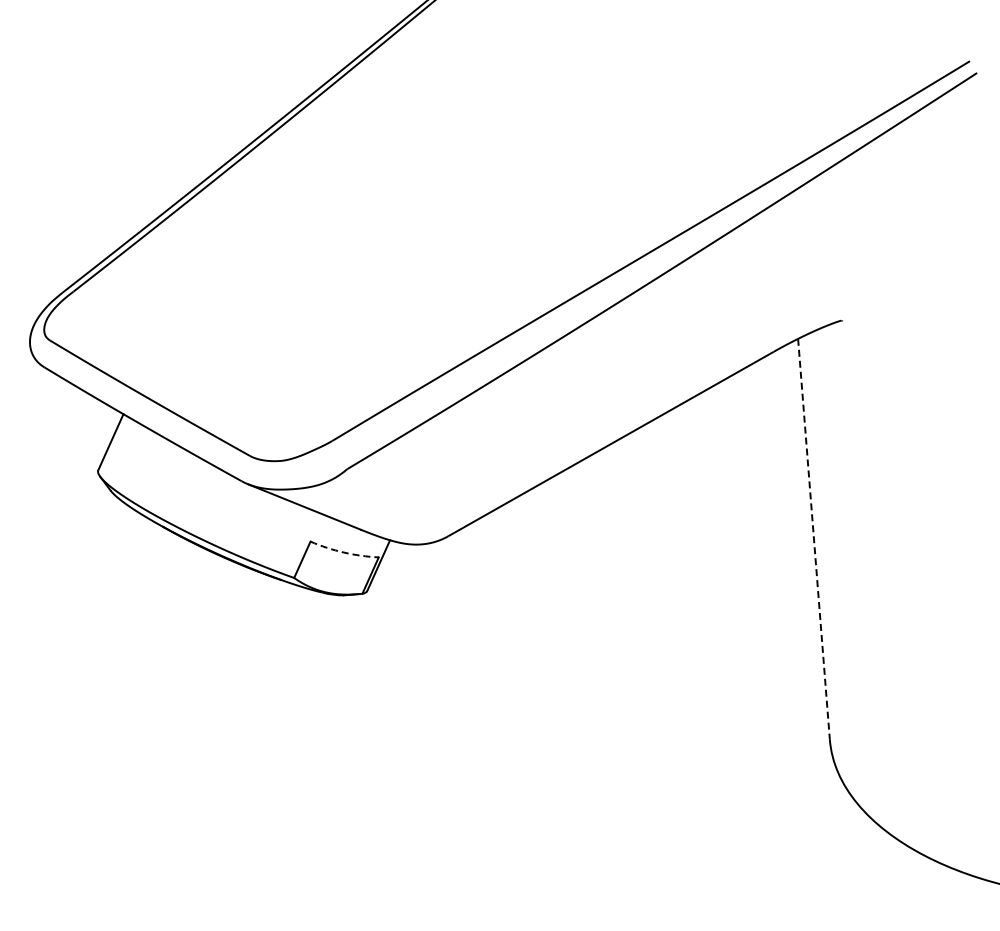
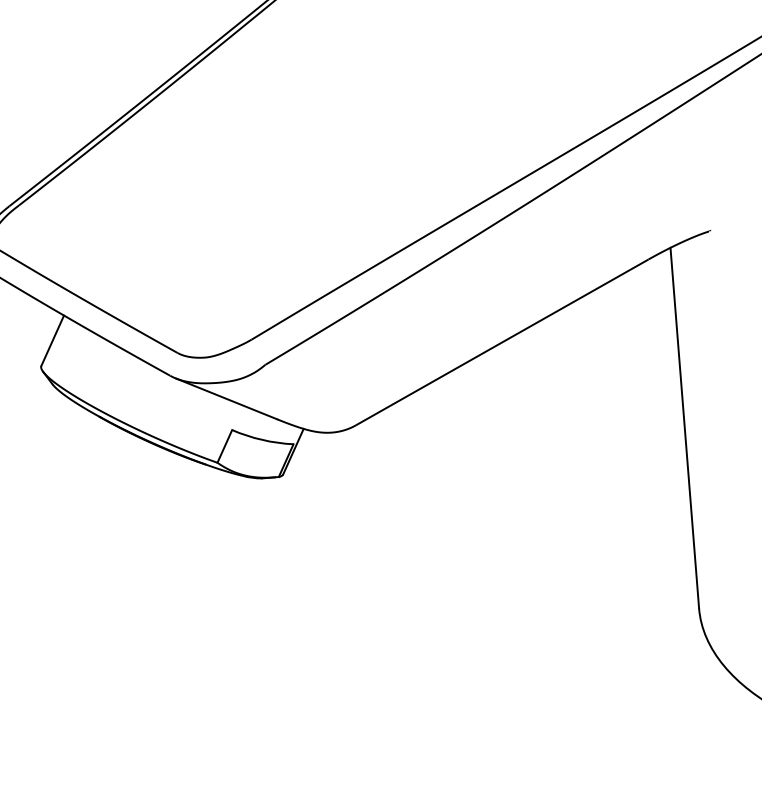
line: (814, 539) -> (685, 428), dashed -> solid
arc: (343, 552) -> (261, 439), dashed -> solid

